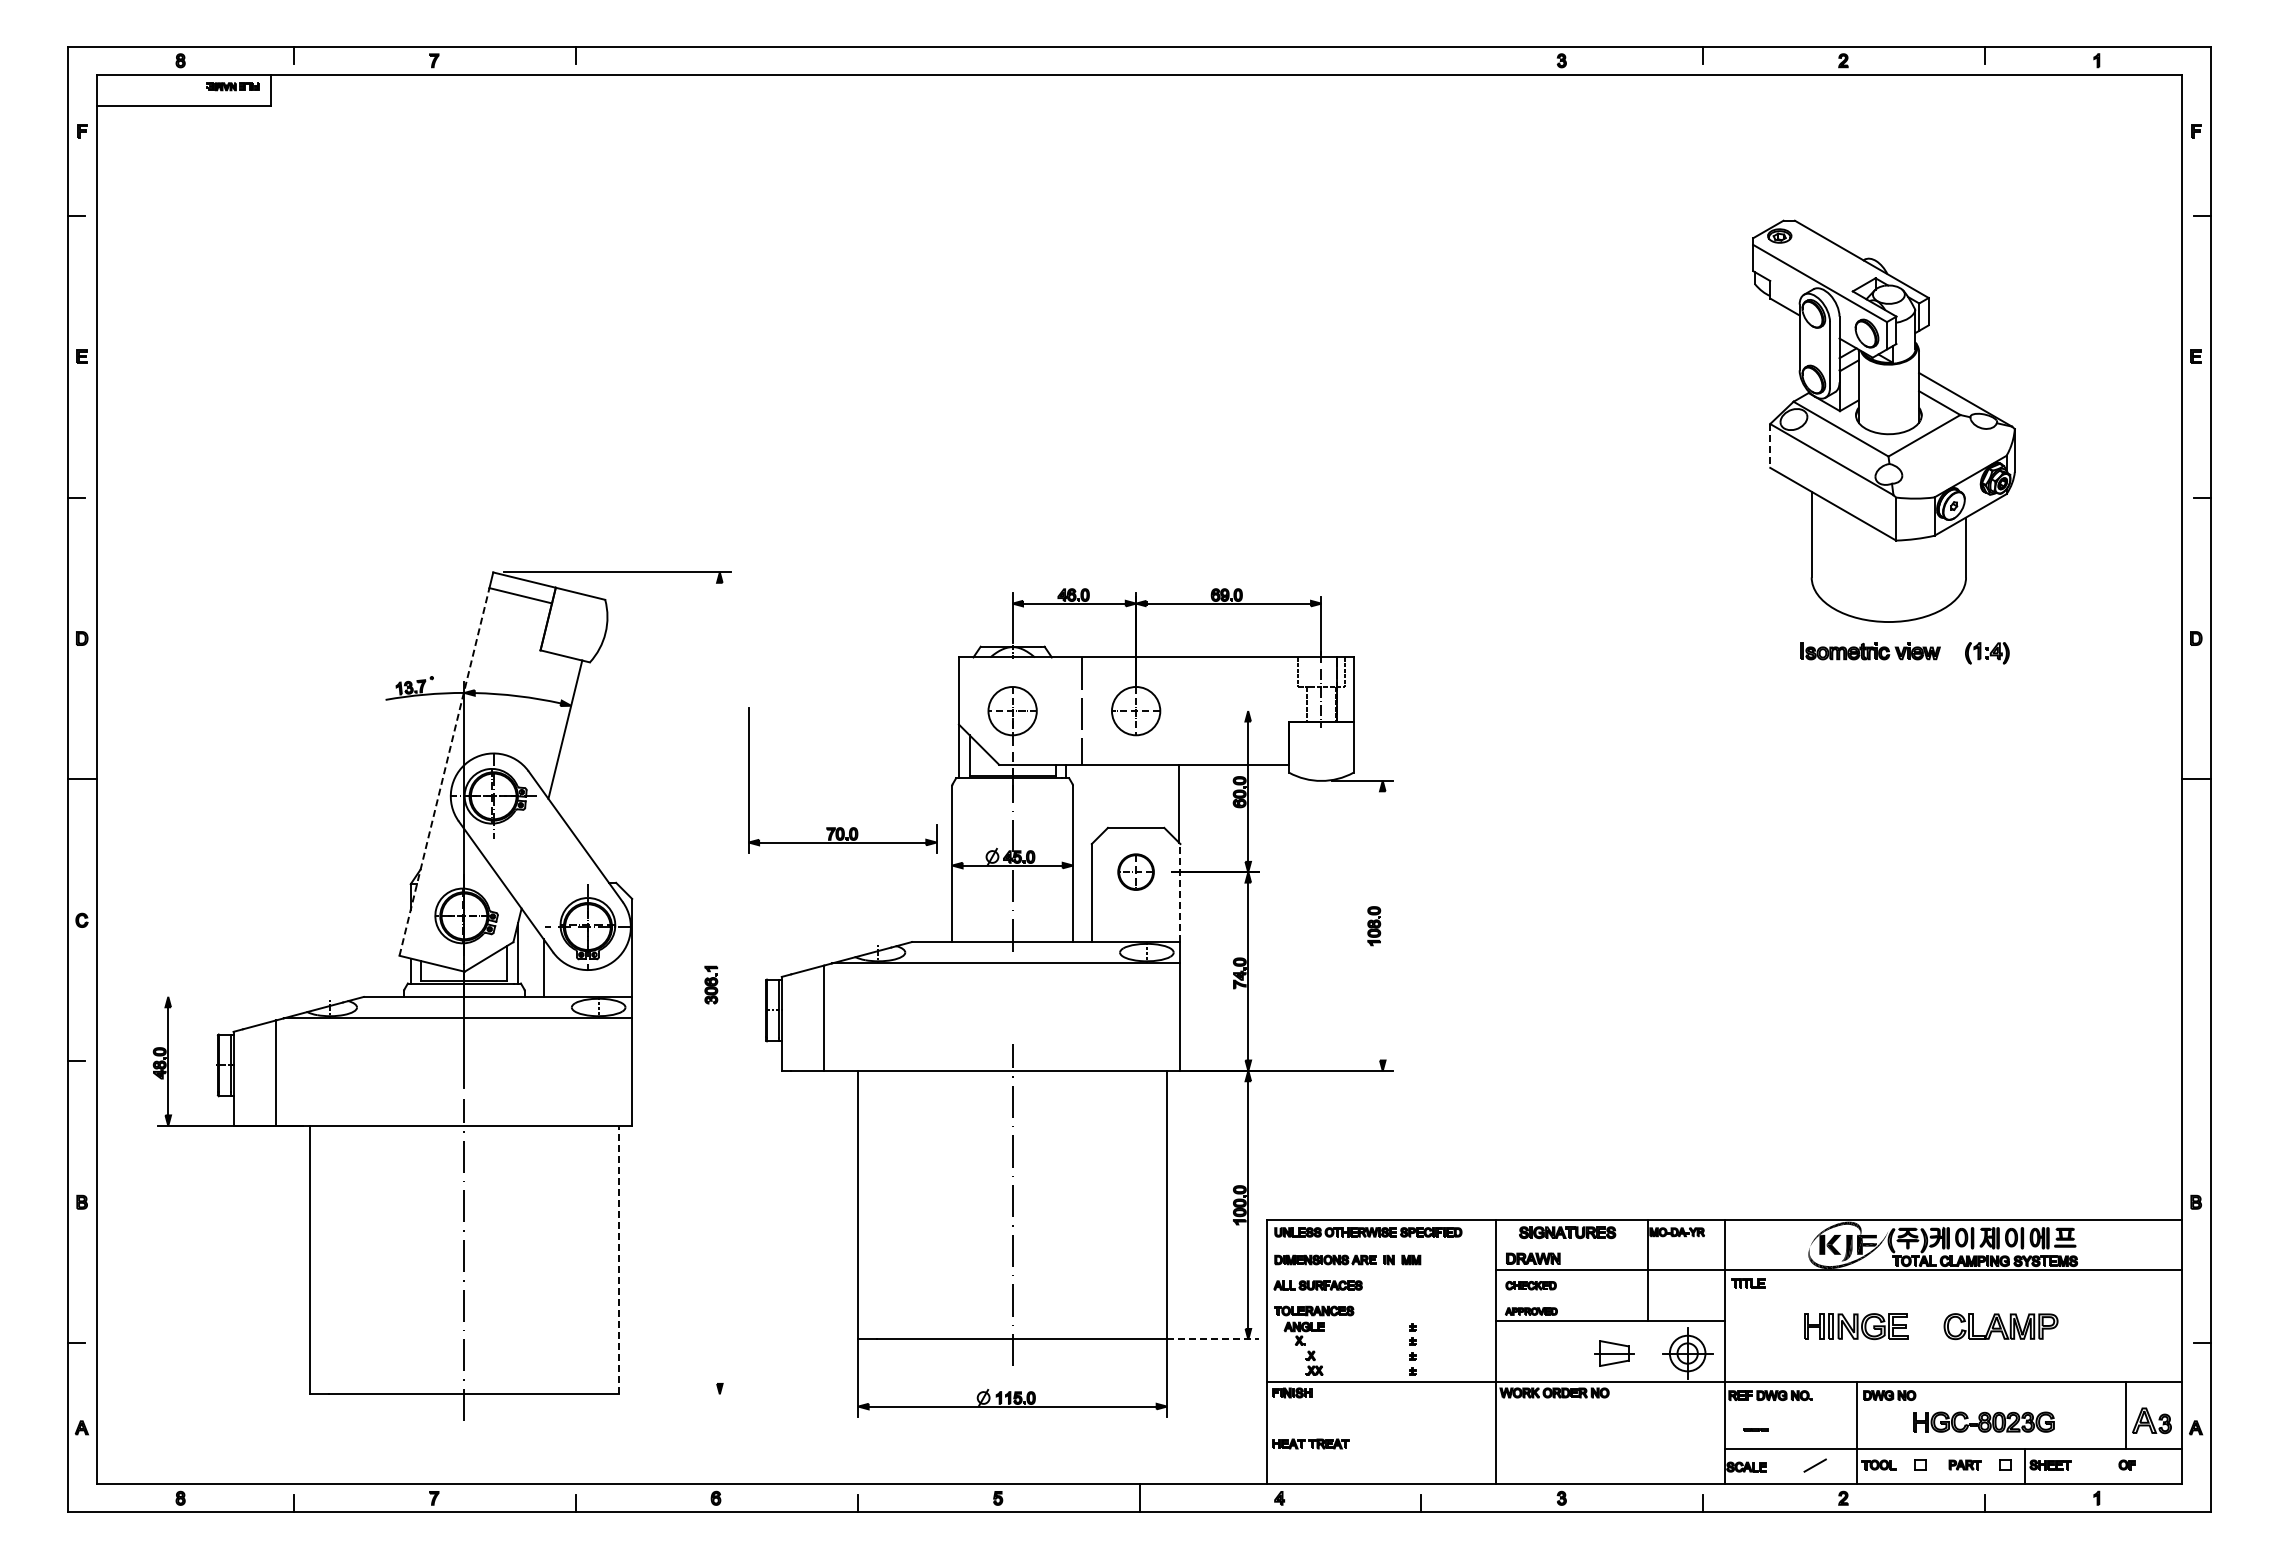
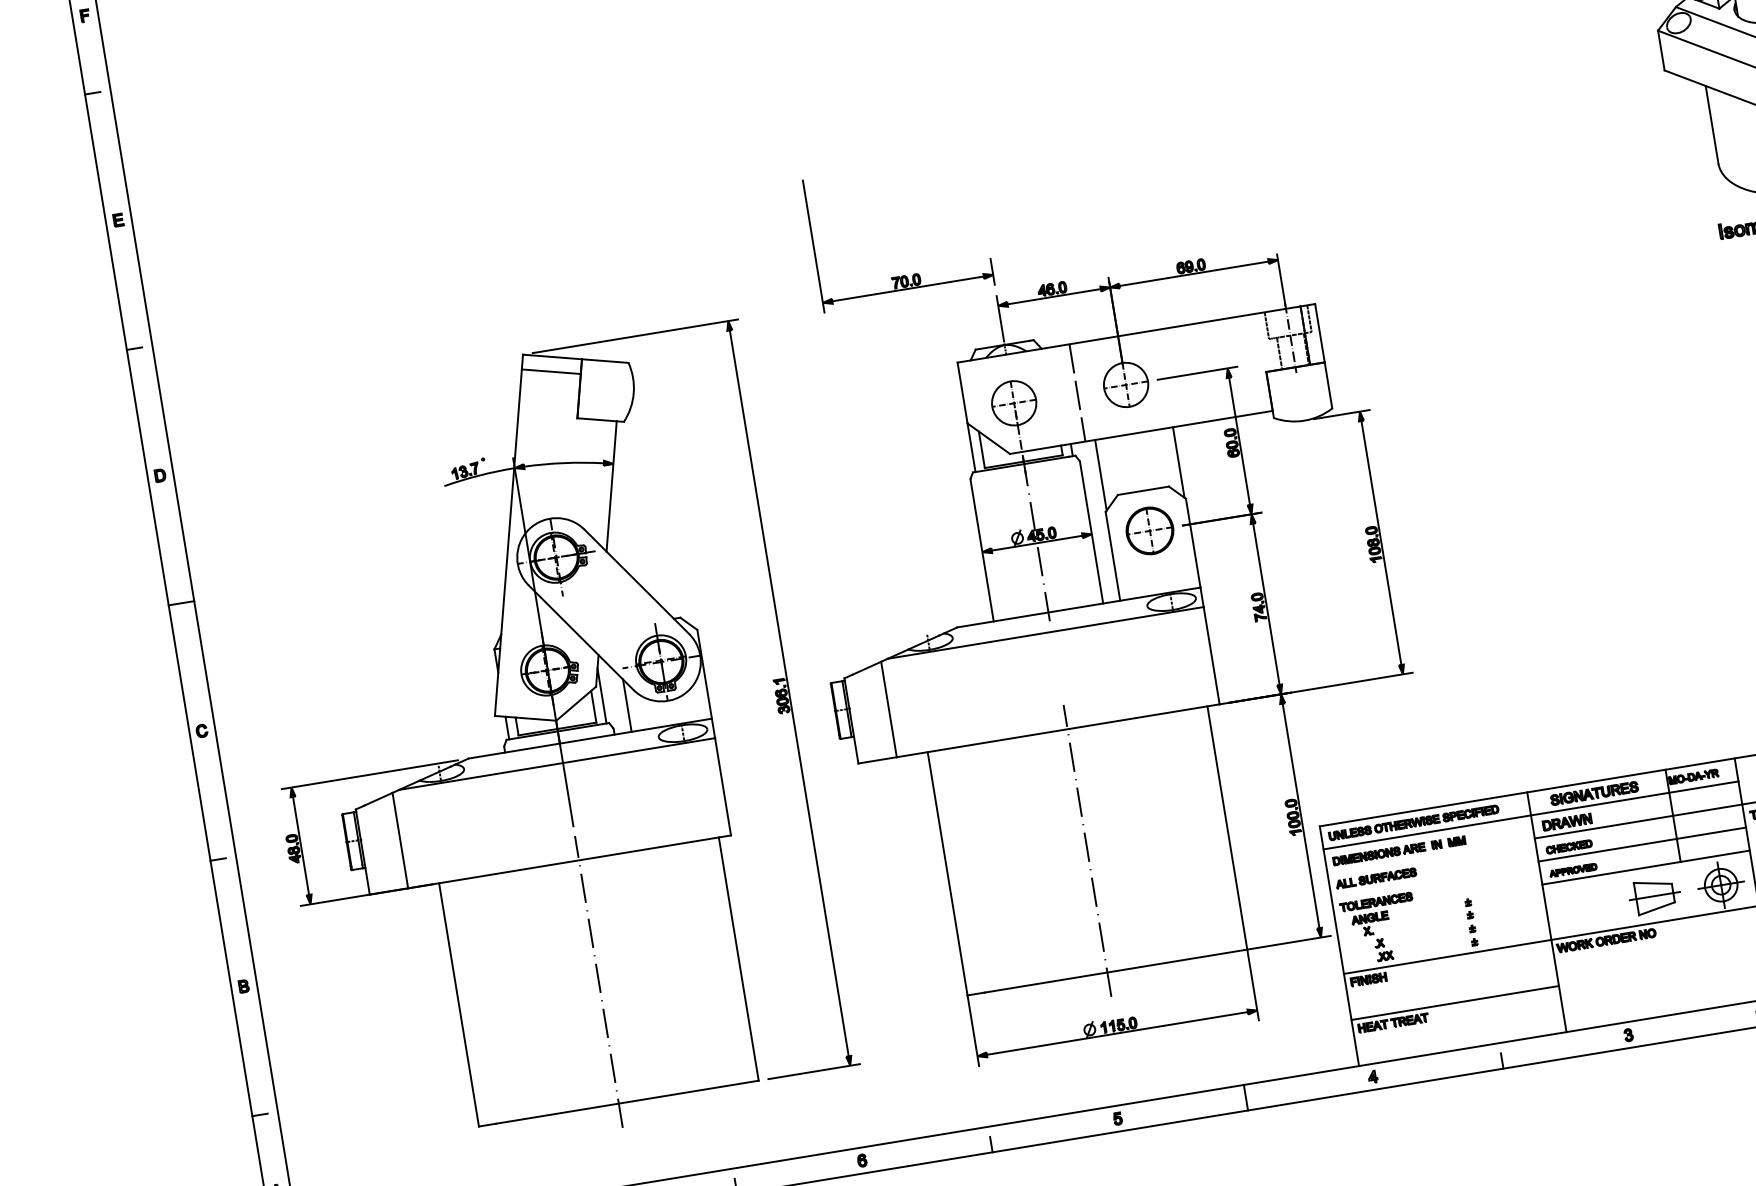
line: (1770, 445) -> (1661, 50), dashed -> solid
line: (1214, 711) -> (1197, 373), added
line: (444, 771) -> (508, 542), dashed -> solid
line: (1093, 803) -> (1101, 474), added
part: (842, 827) -> (905, 275), moved
part: (1135, 871) -> (1149, 530), size x1.43
line: (1180, 893) -> (1193, 543), dashed -> solid
line: (1382, 925) -> (1381, 542), added
line: (719, 982) -> (788, 692), added
line: (254, 996) -> (369, 774), added
line: (1495, 1245) -> (1531, 815), added
line: (618, 1259) -> (738, 958), dashed -> solid
line: (1609, 1295) -> (1641, 844), added
line: (1213, 1339) -> (1289, 942), dashed -> solid
part: (1614, 1353) -> (1654, 896), size x1.43
line: (679, 1394) -> (813, 1071), added
line: (1380, 1433) -> (1454, 1003), added

